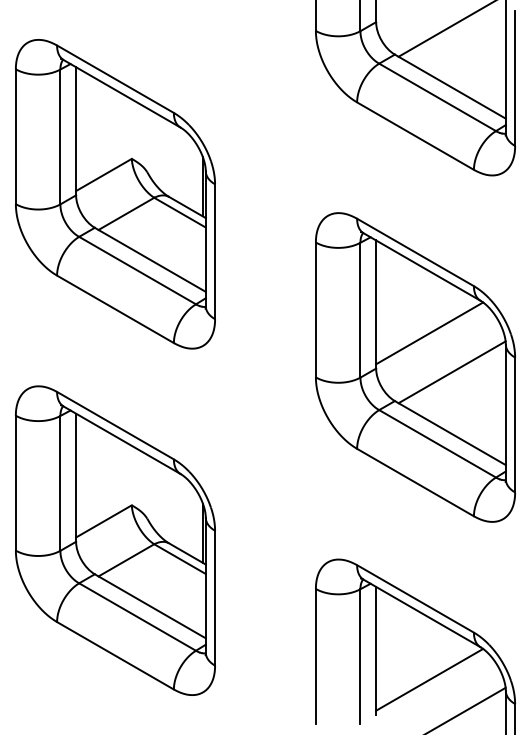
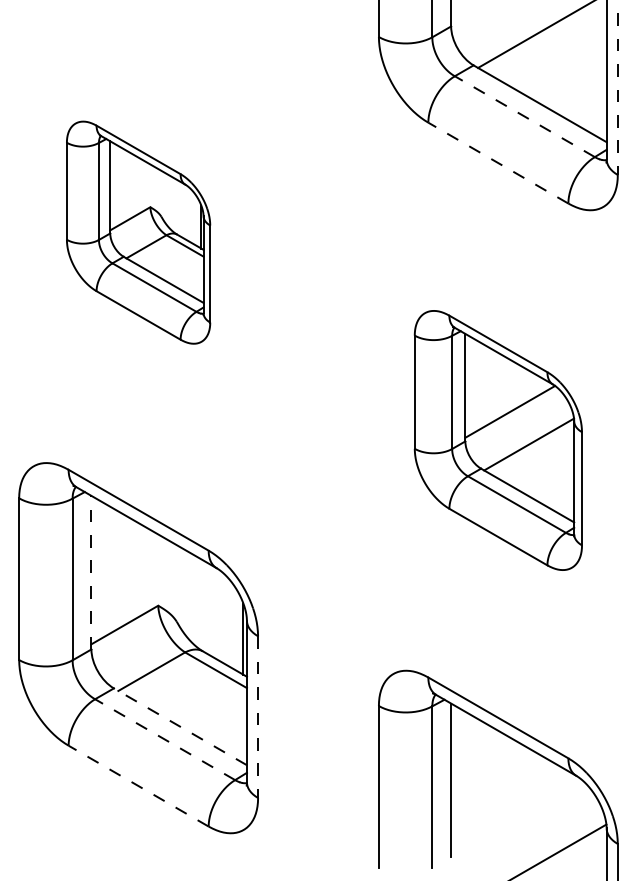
line: (514, 78) -> (617, 94), solid -> dashed
line: (437, 97) -> (524, 116), solid -> dashed
line: (415, 136) -> (498, 163), solid -> dashed
part: (115, 194) -> (138, 232), size x0.6
part: (415, 367) -> (498, 440), size x0.7
line: (76, 477) -> (91, 572), solid -> dashed
line: (215, 598) -> (258, 717), solid -> dashed
line: (150, 606) -> (180, 726), solid -> dashed
line: (137, 616) -> (165, 739), solid -> dashed
line: (115, 656) -> (138, 786), solid -> dashed
line: (429, 679) -> (515, 814), removed

